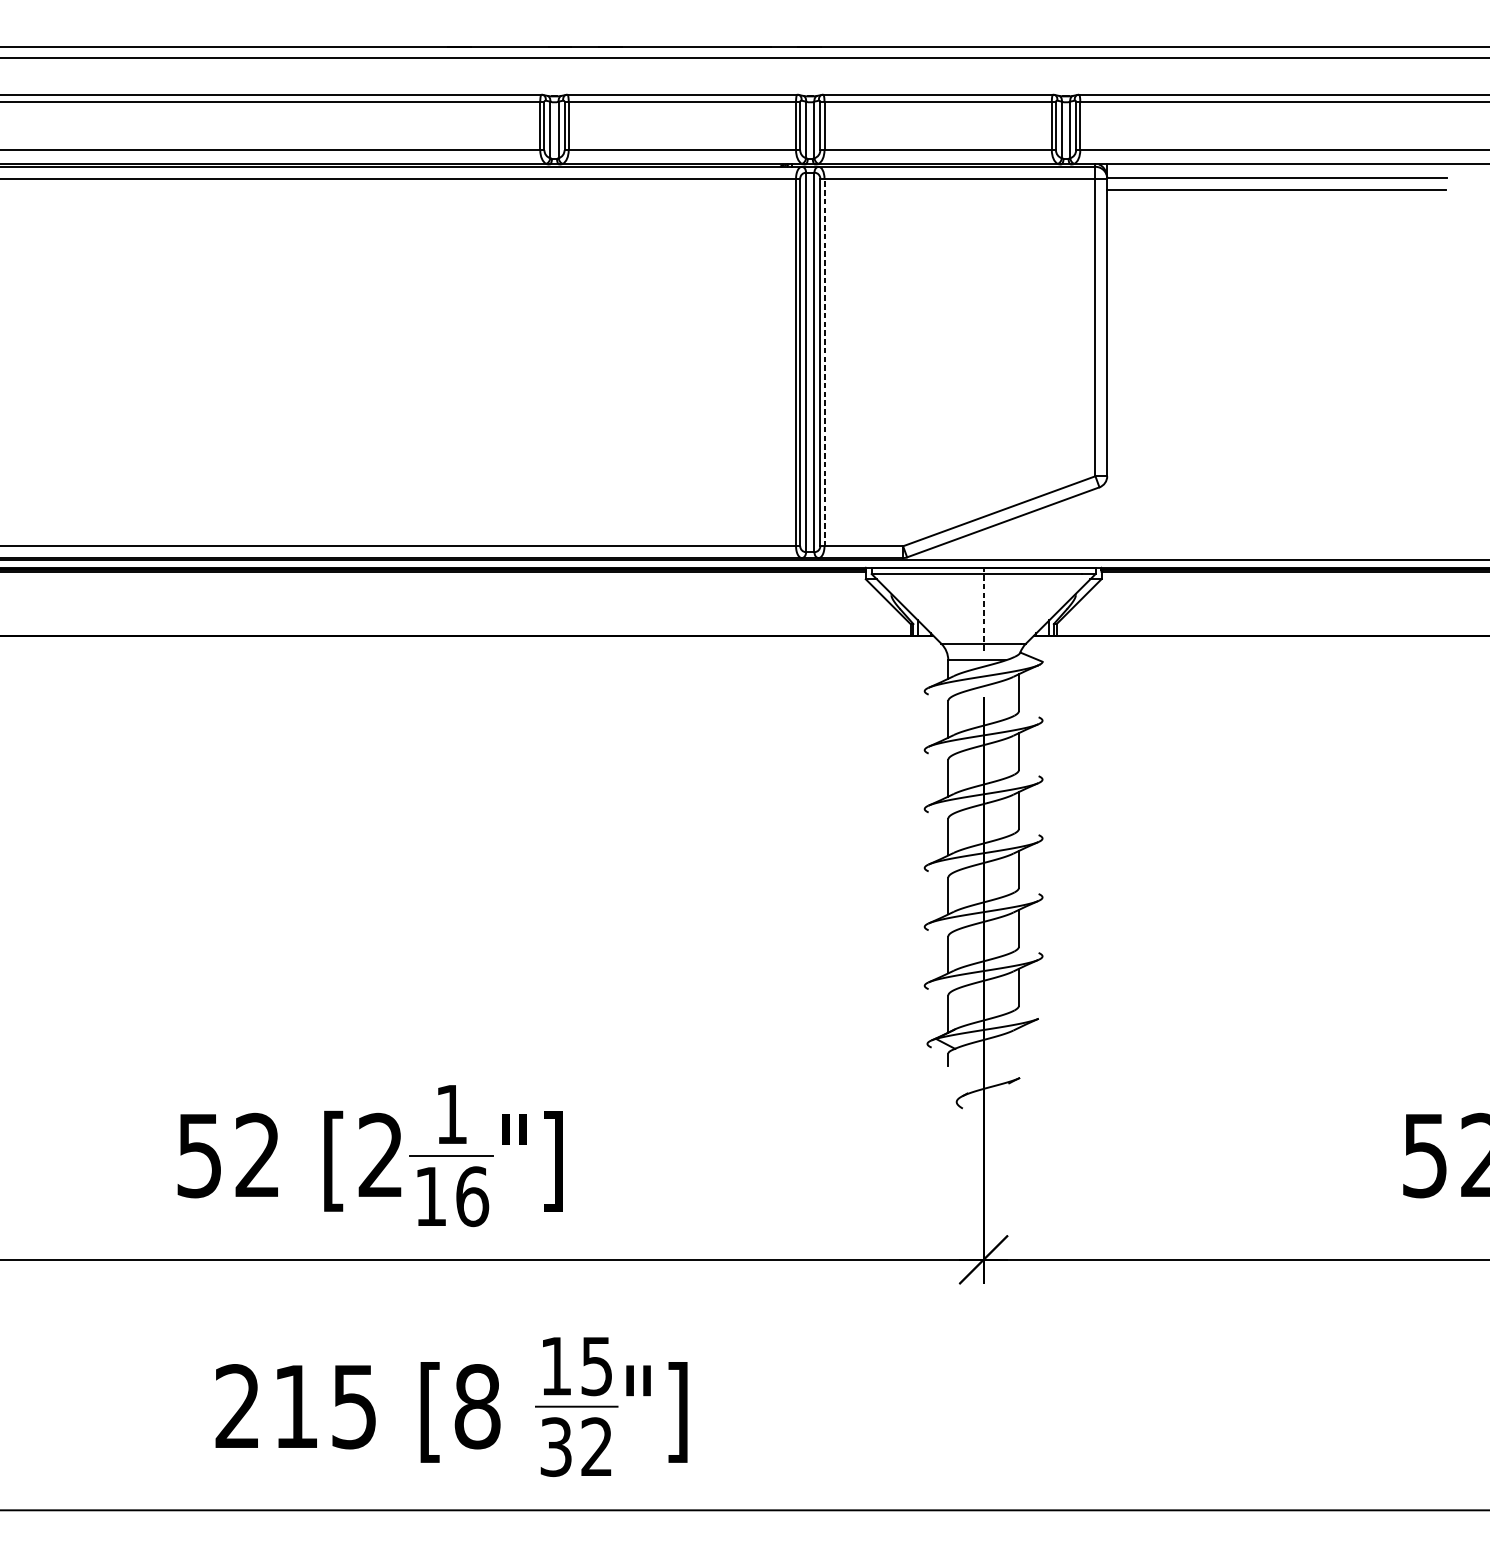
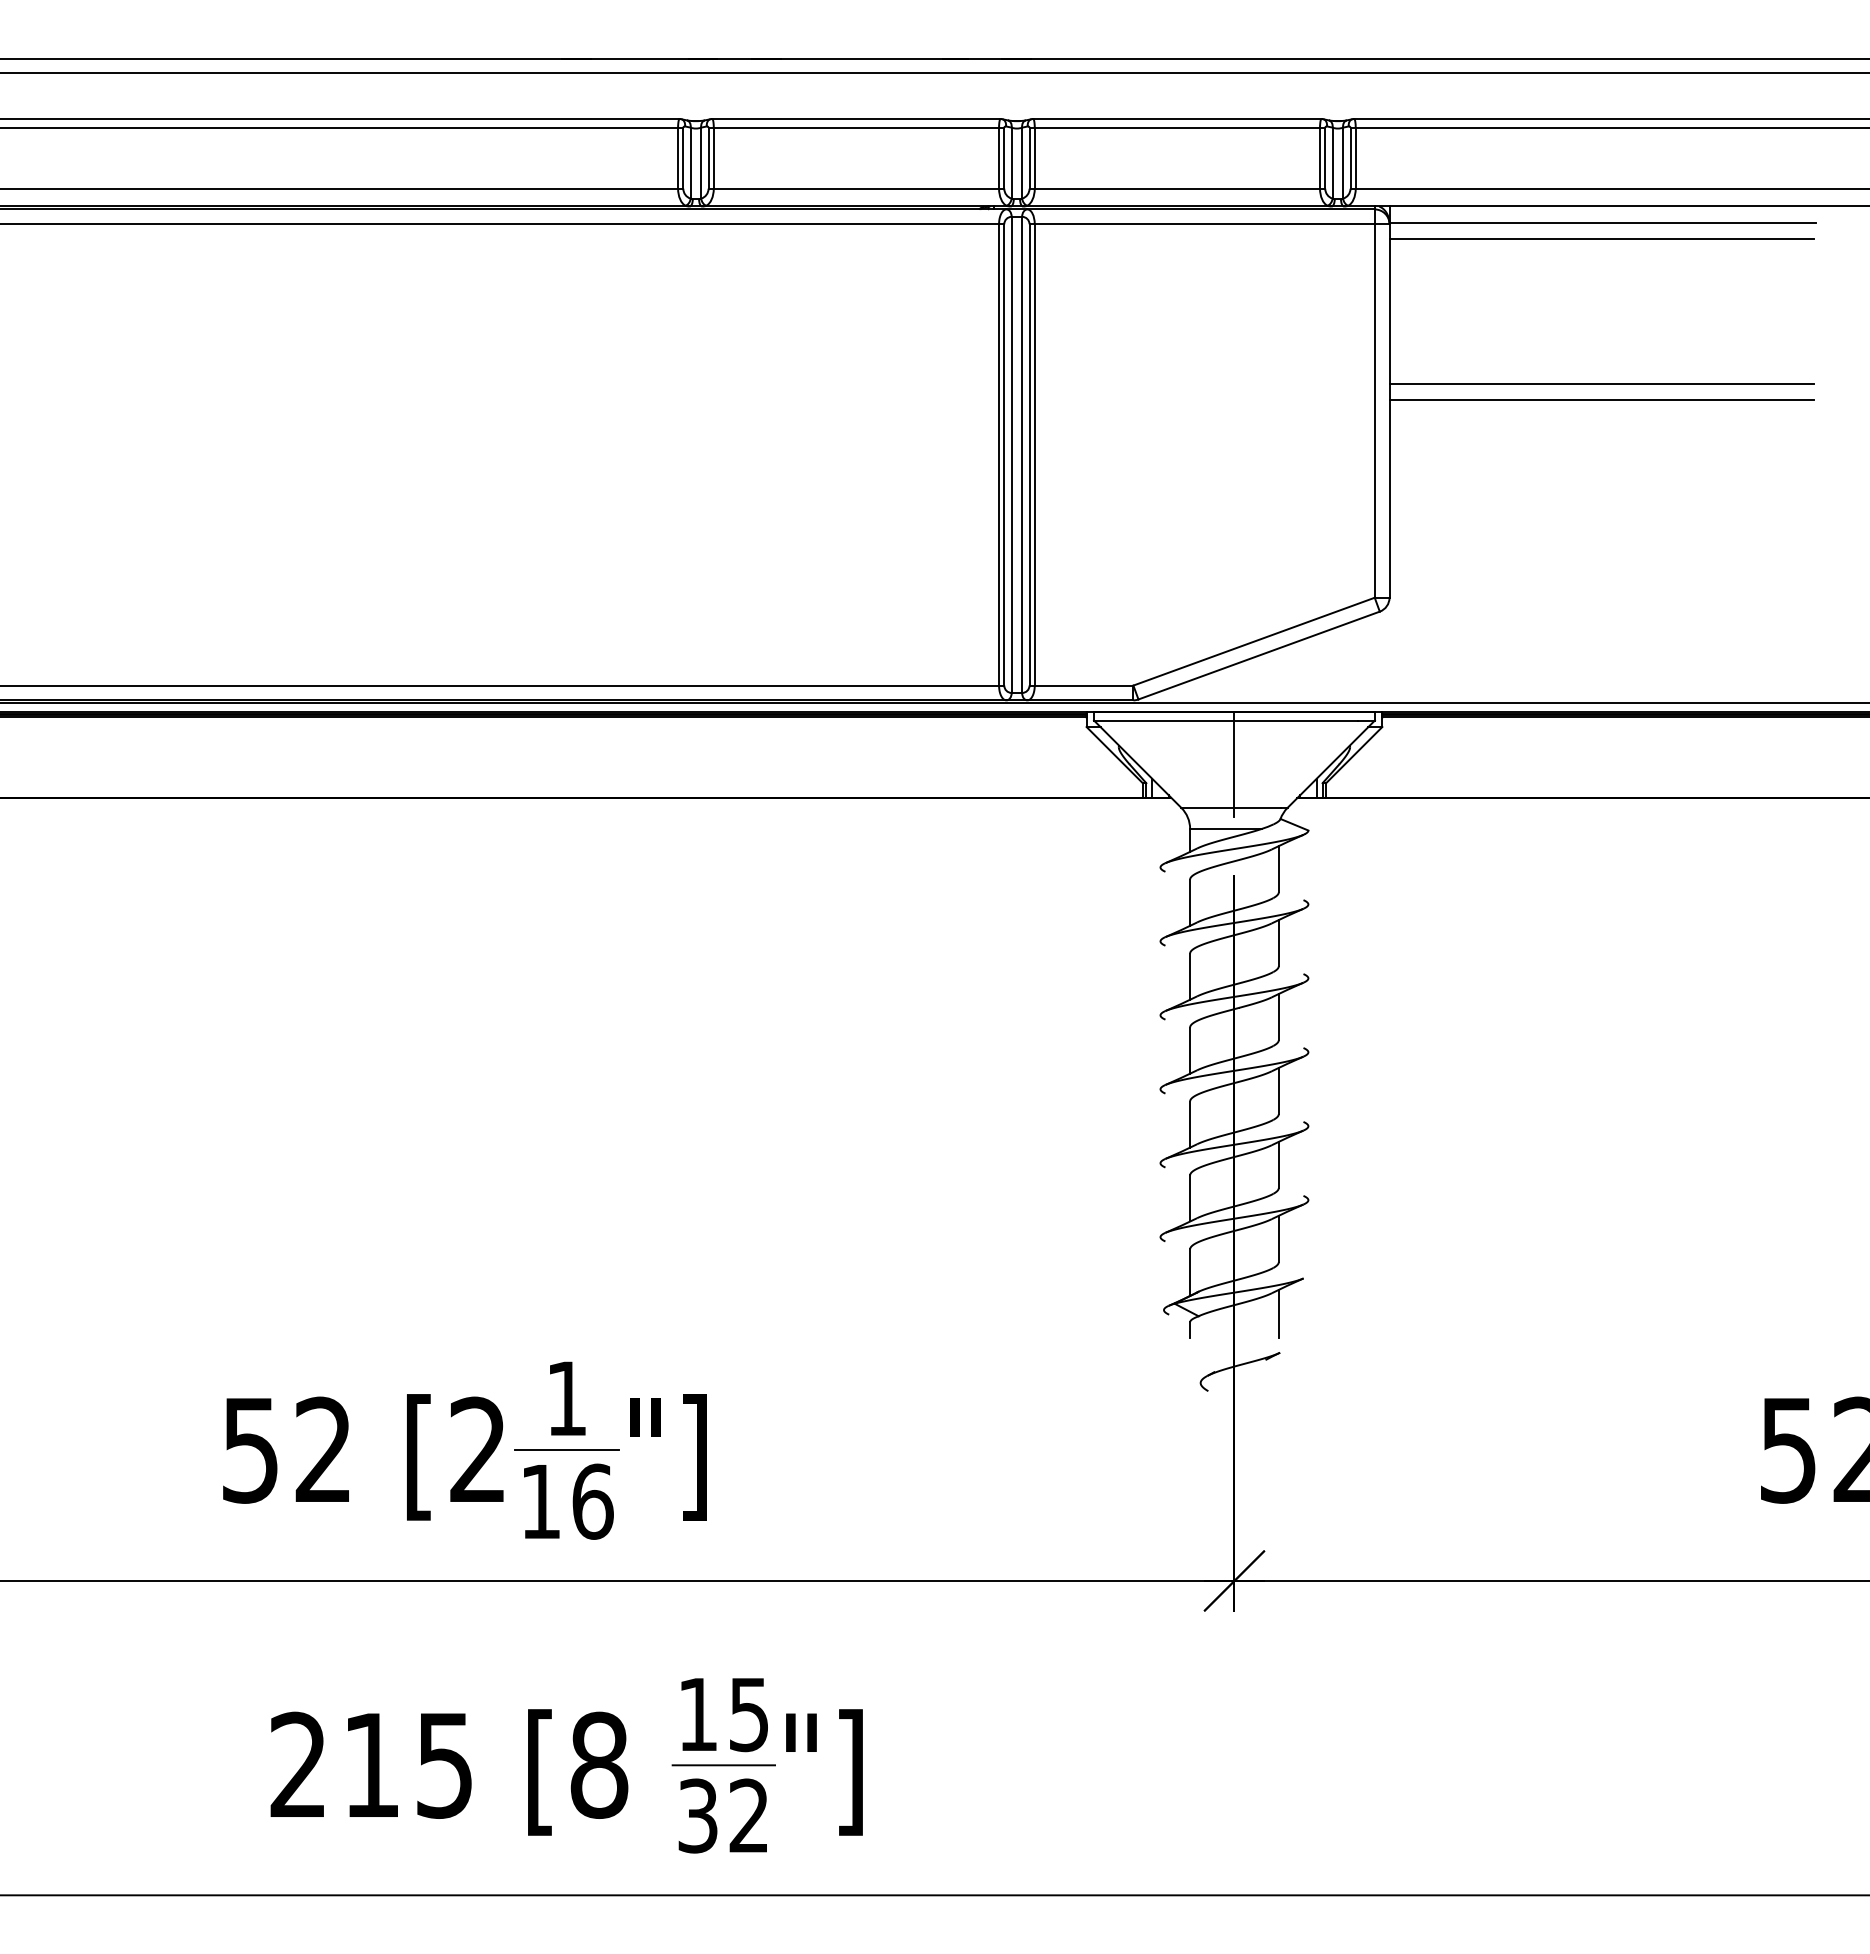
line: (1276, 306) -> (1601, 384), added
line: (1276, 319) -> (1601, 400), added
line: (824, 362) -> (1034, 454), dashed -> solid
line: (983, 608) -> (1234, 763), dashed -> solid
line: (1018, 1046) -> (1278, 1313), added

